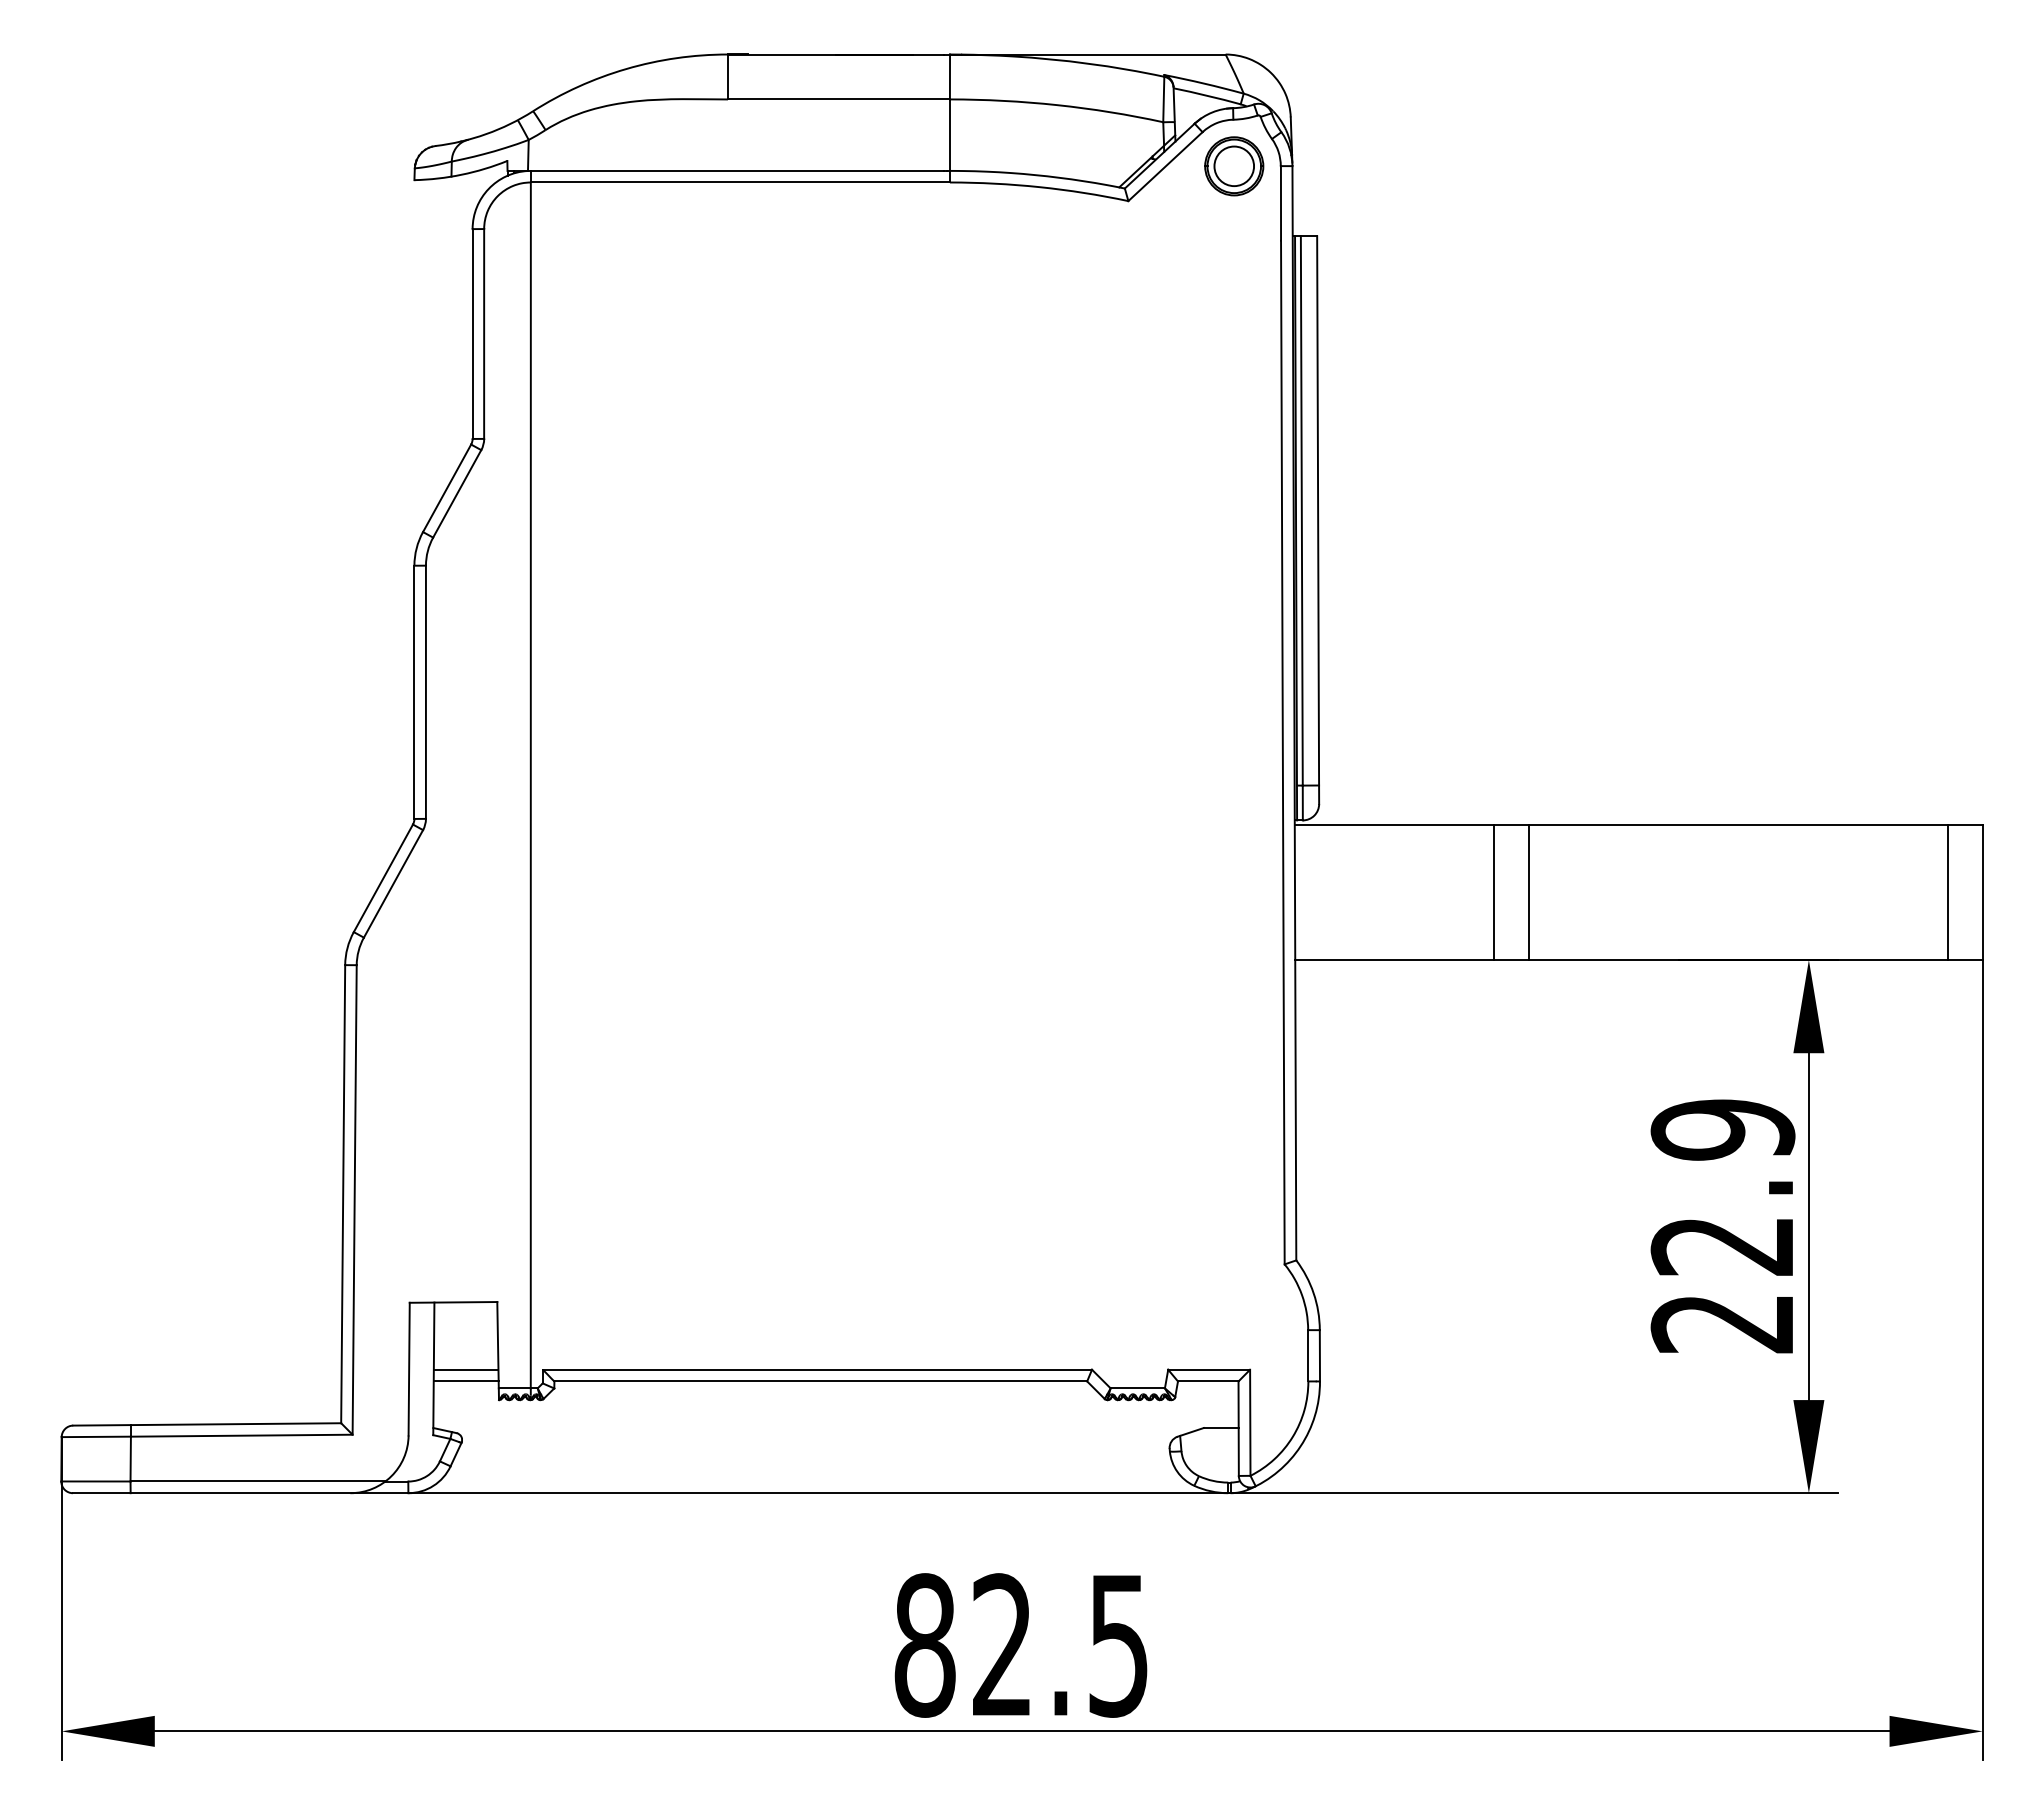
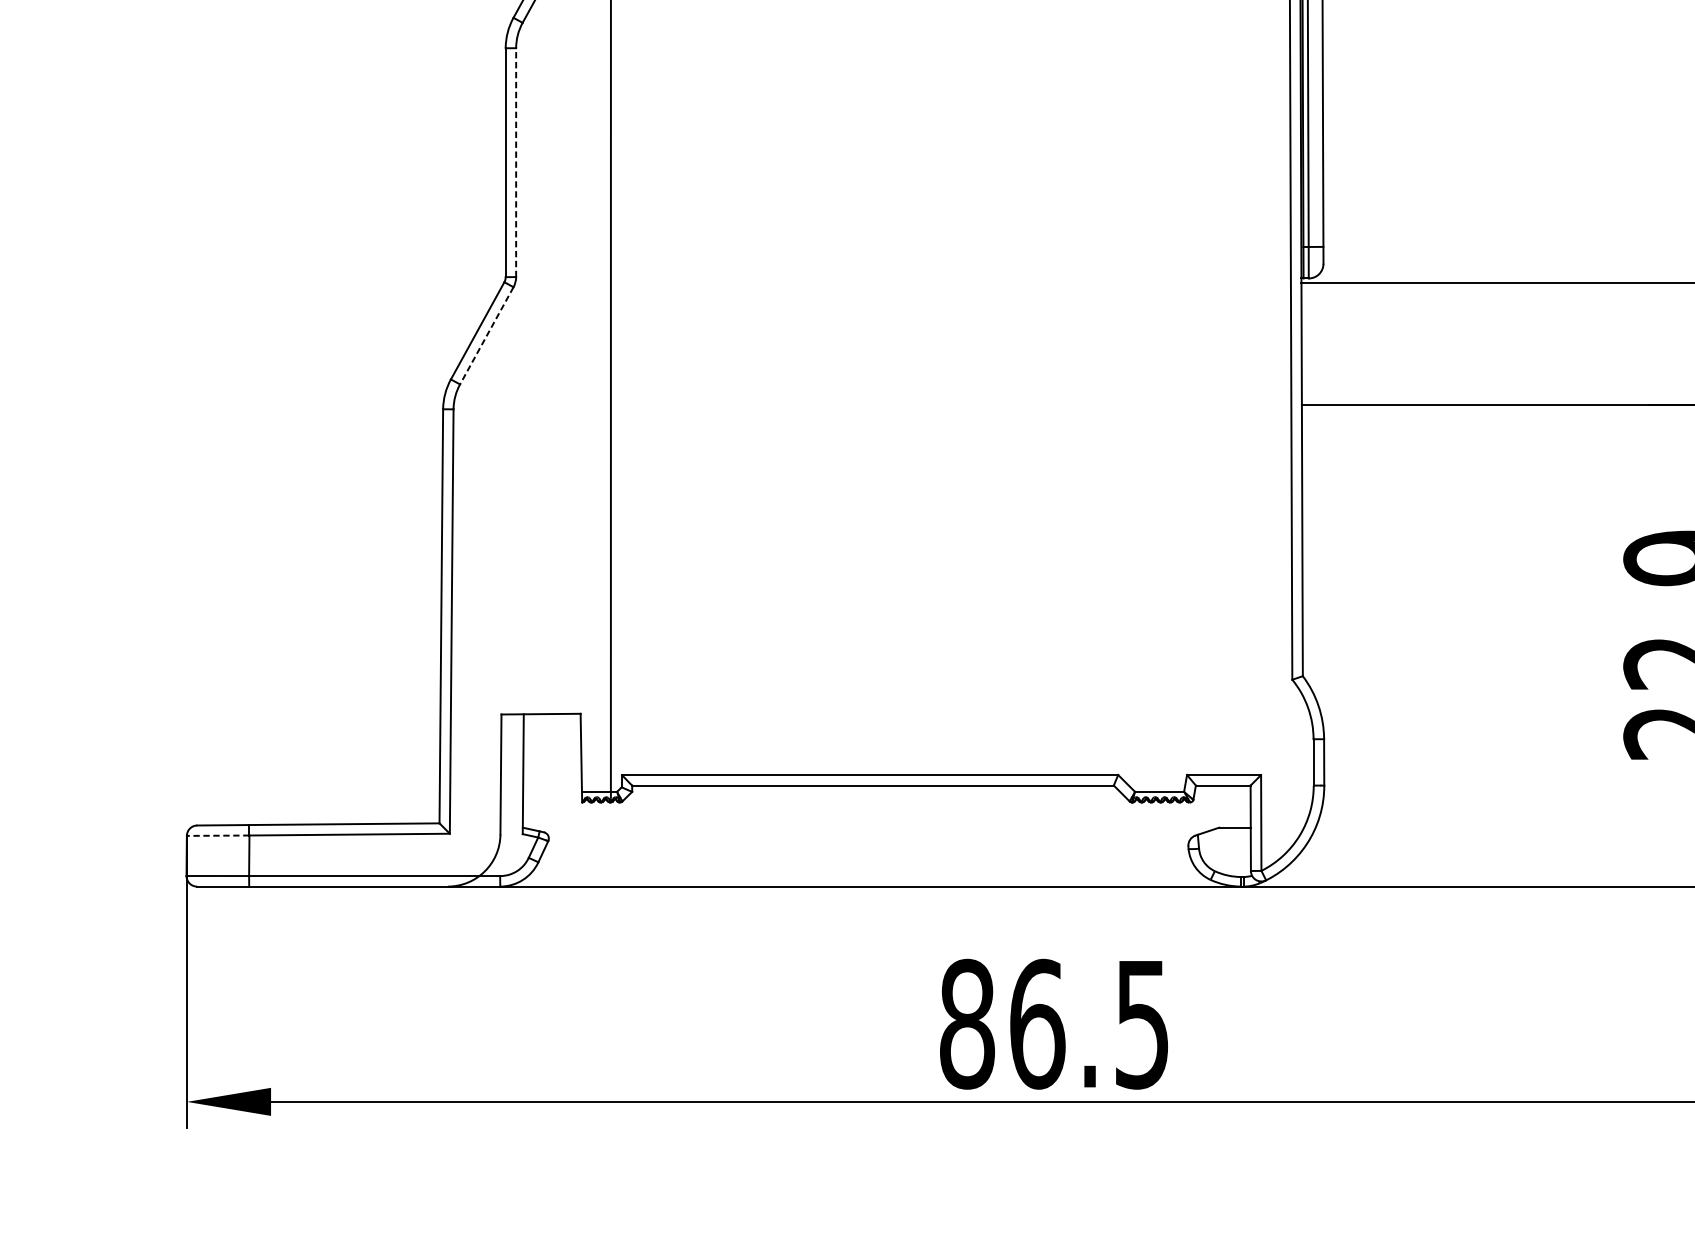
line: (425, 692) -> (515, 162), solid -> dashed
line: (393, 884) -> (486, 336), solid -> dashed
line: (1493, 892) -> (1481, 343), removed
line: (1528, 892) -> (1512, 343), removed
line: (465, 1369) -> (551, 774), removed
line: (465, 1381) -> (551, 785), removed
line: (96, 1436) -> (218, 835), solid -> dashed
text: (1002, 1645) -> (1037, 1024), 82.5 -> 86.5

